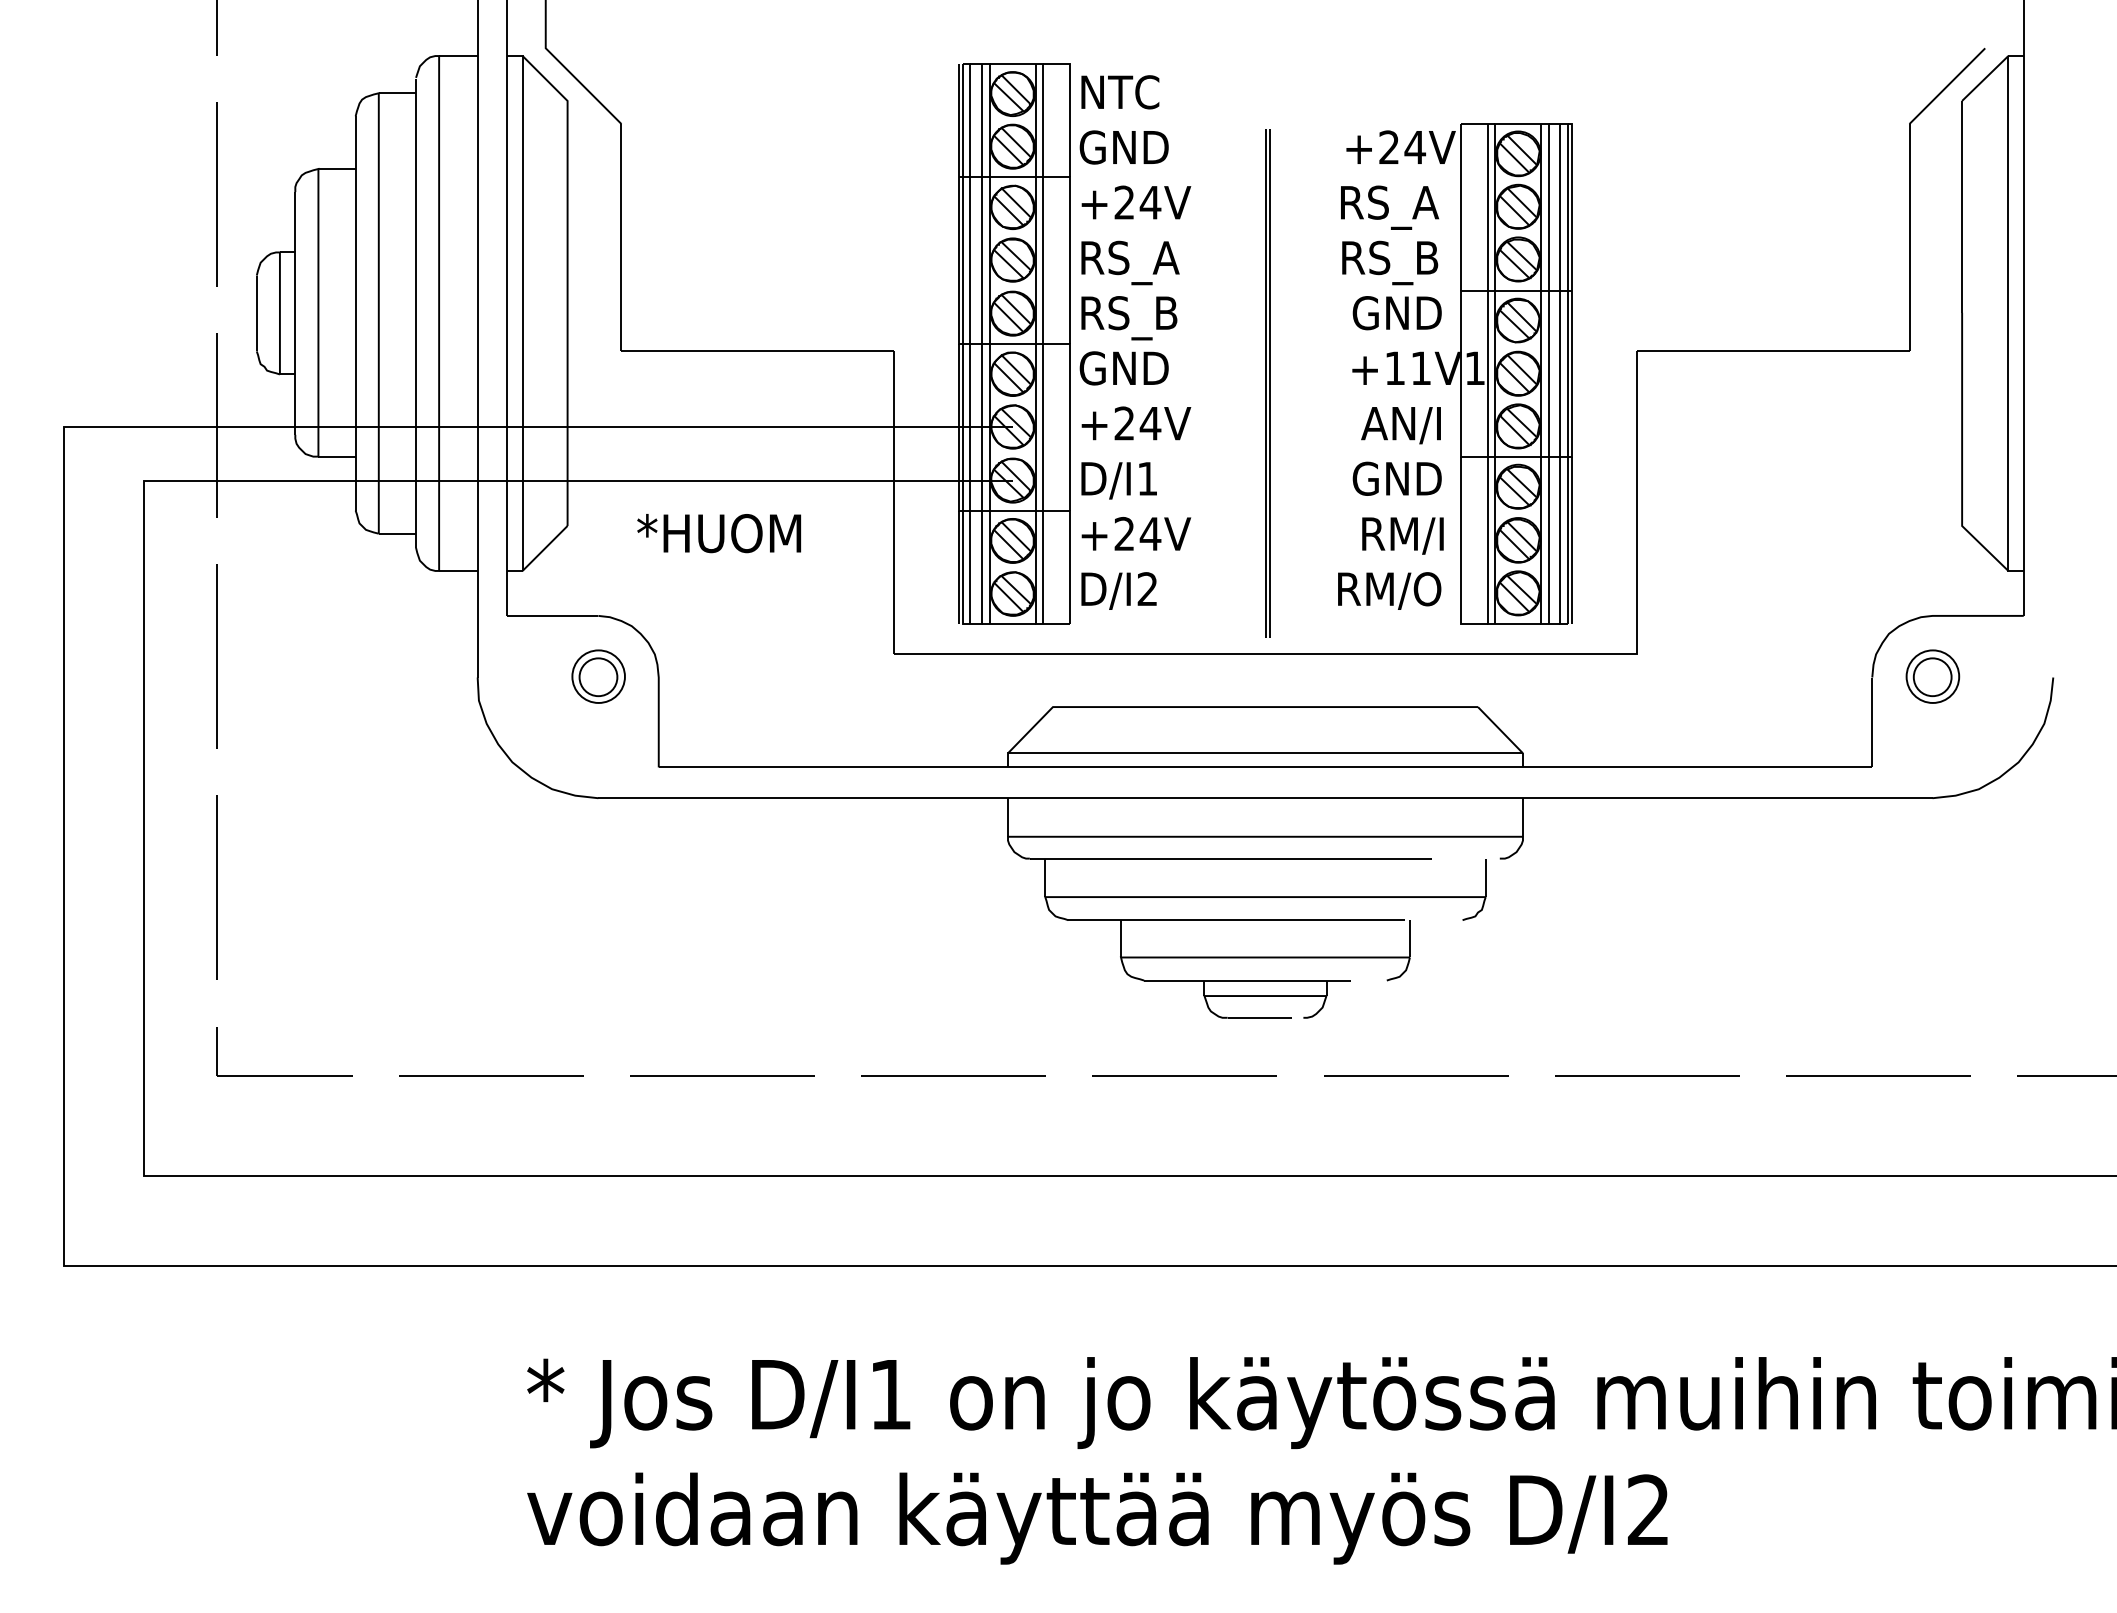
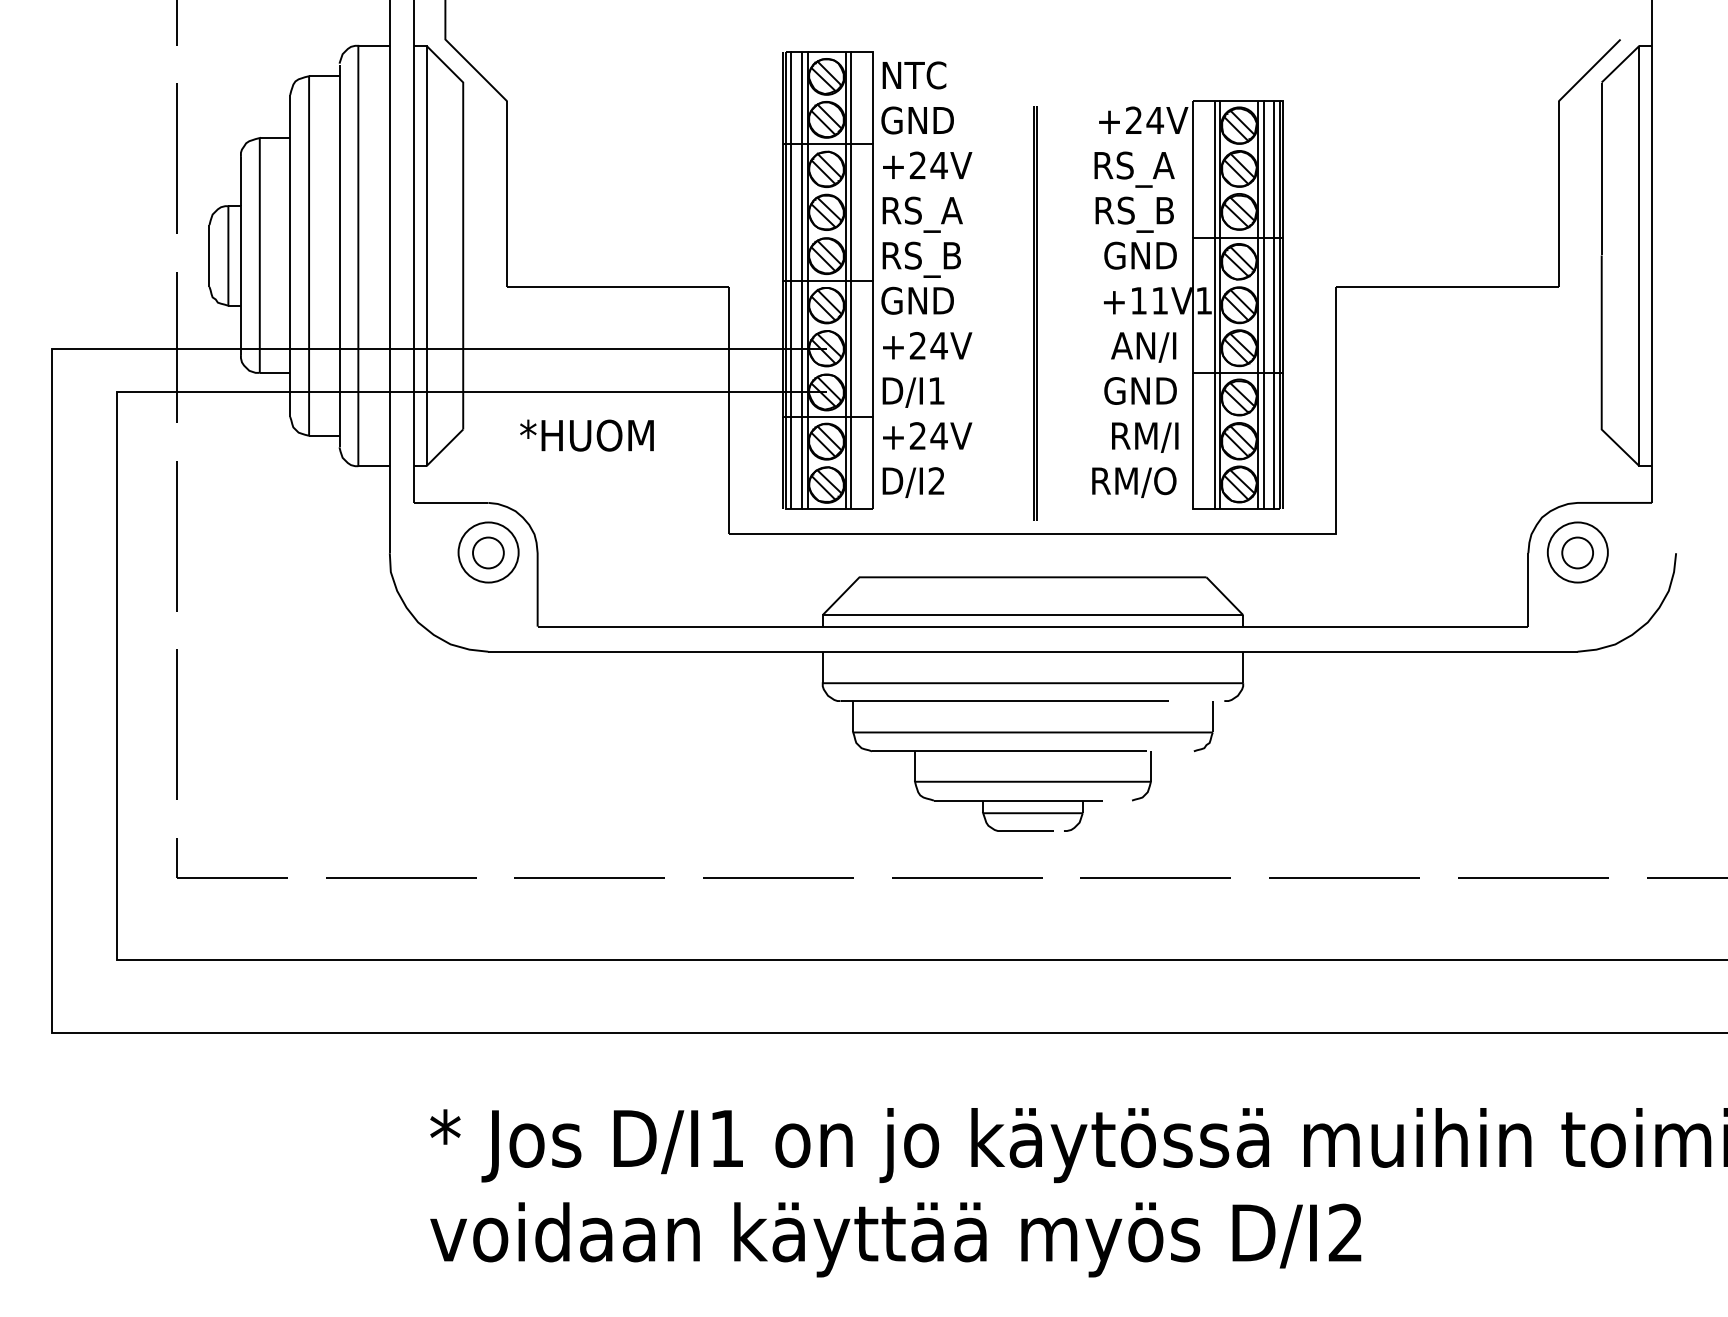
circle: (598, 676) -> (488, 552), size x1.4
circle: (1932, 676) -> (1577, 552), size x1.4

